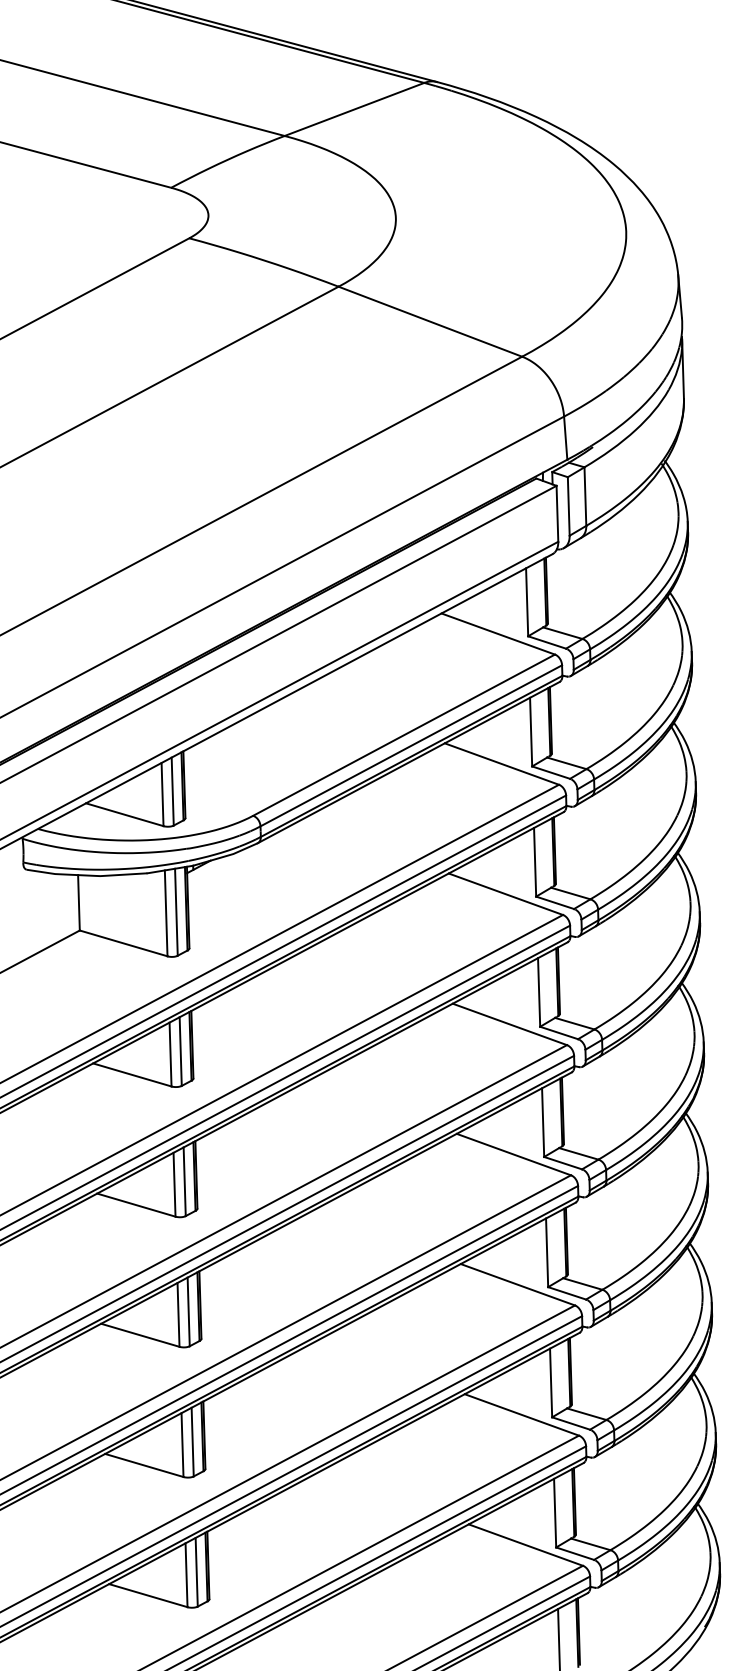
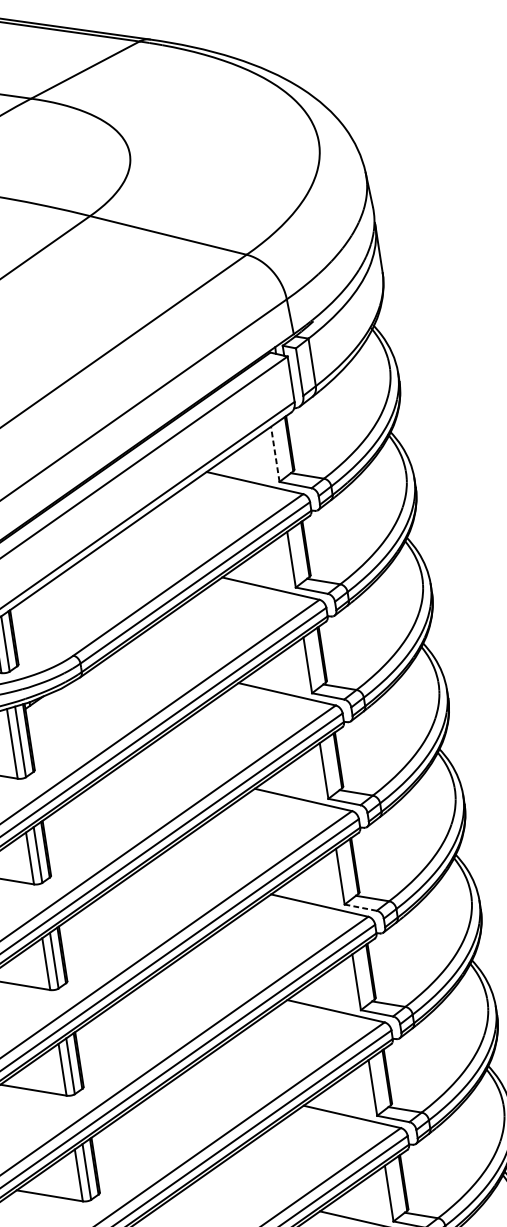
line: (527, 601) -> (275, 453), solid -> dashed
line: (563, 1163) -> (361, 907), solid -> dashed

